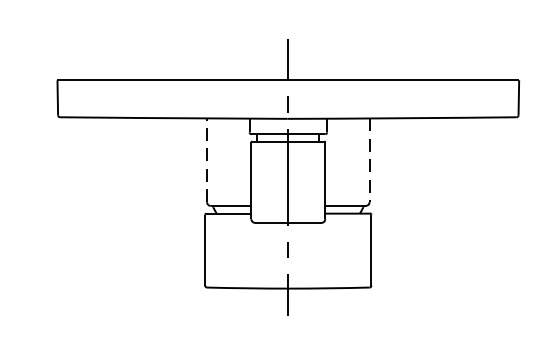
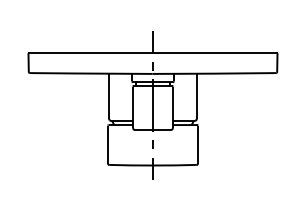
line: (207, 160) -> (109, 96), dashed -> solid
line: (368, 160) -> (196, 96), dashed -> solid

